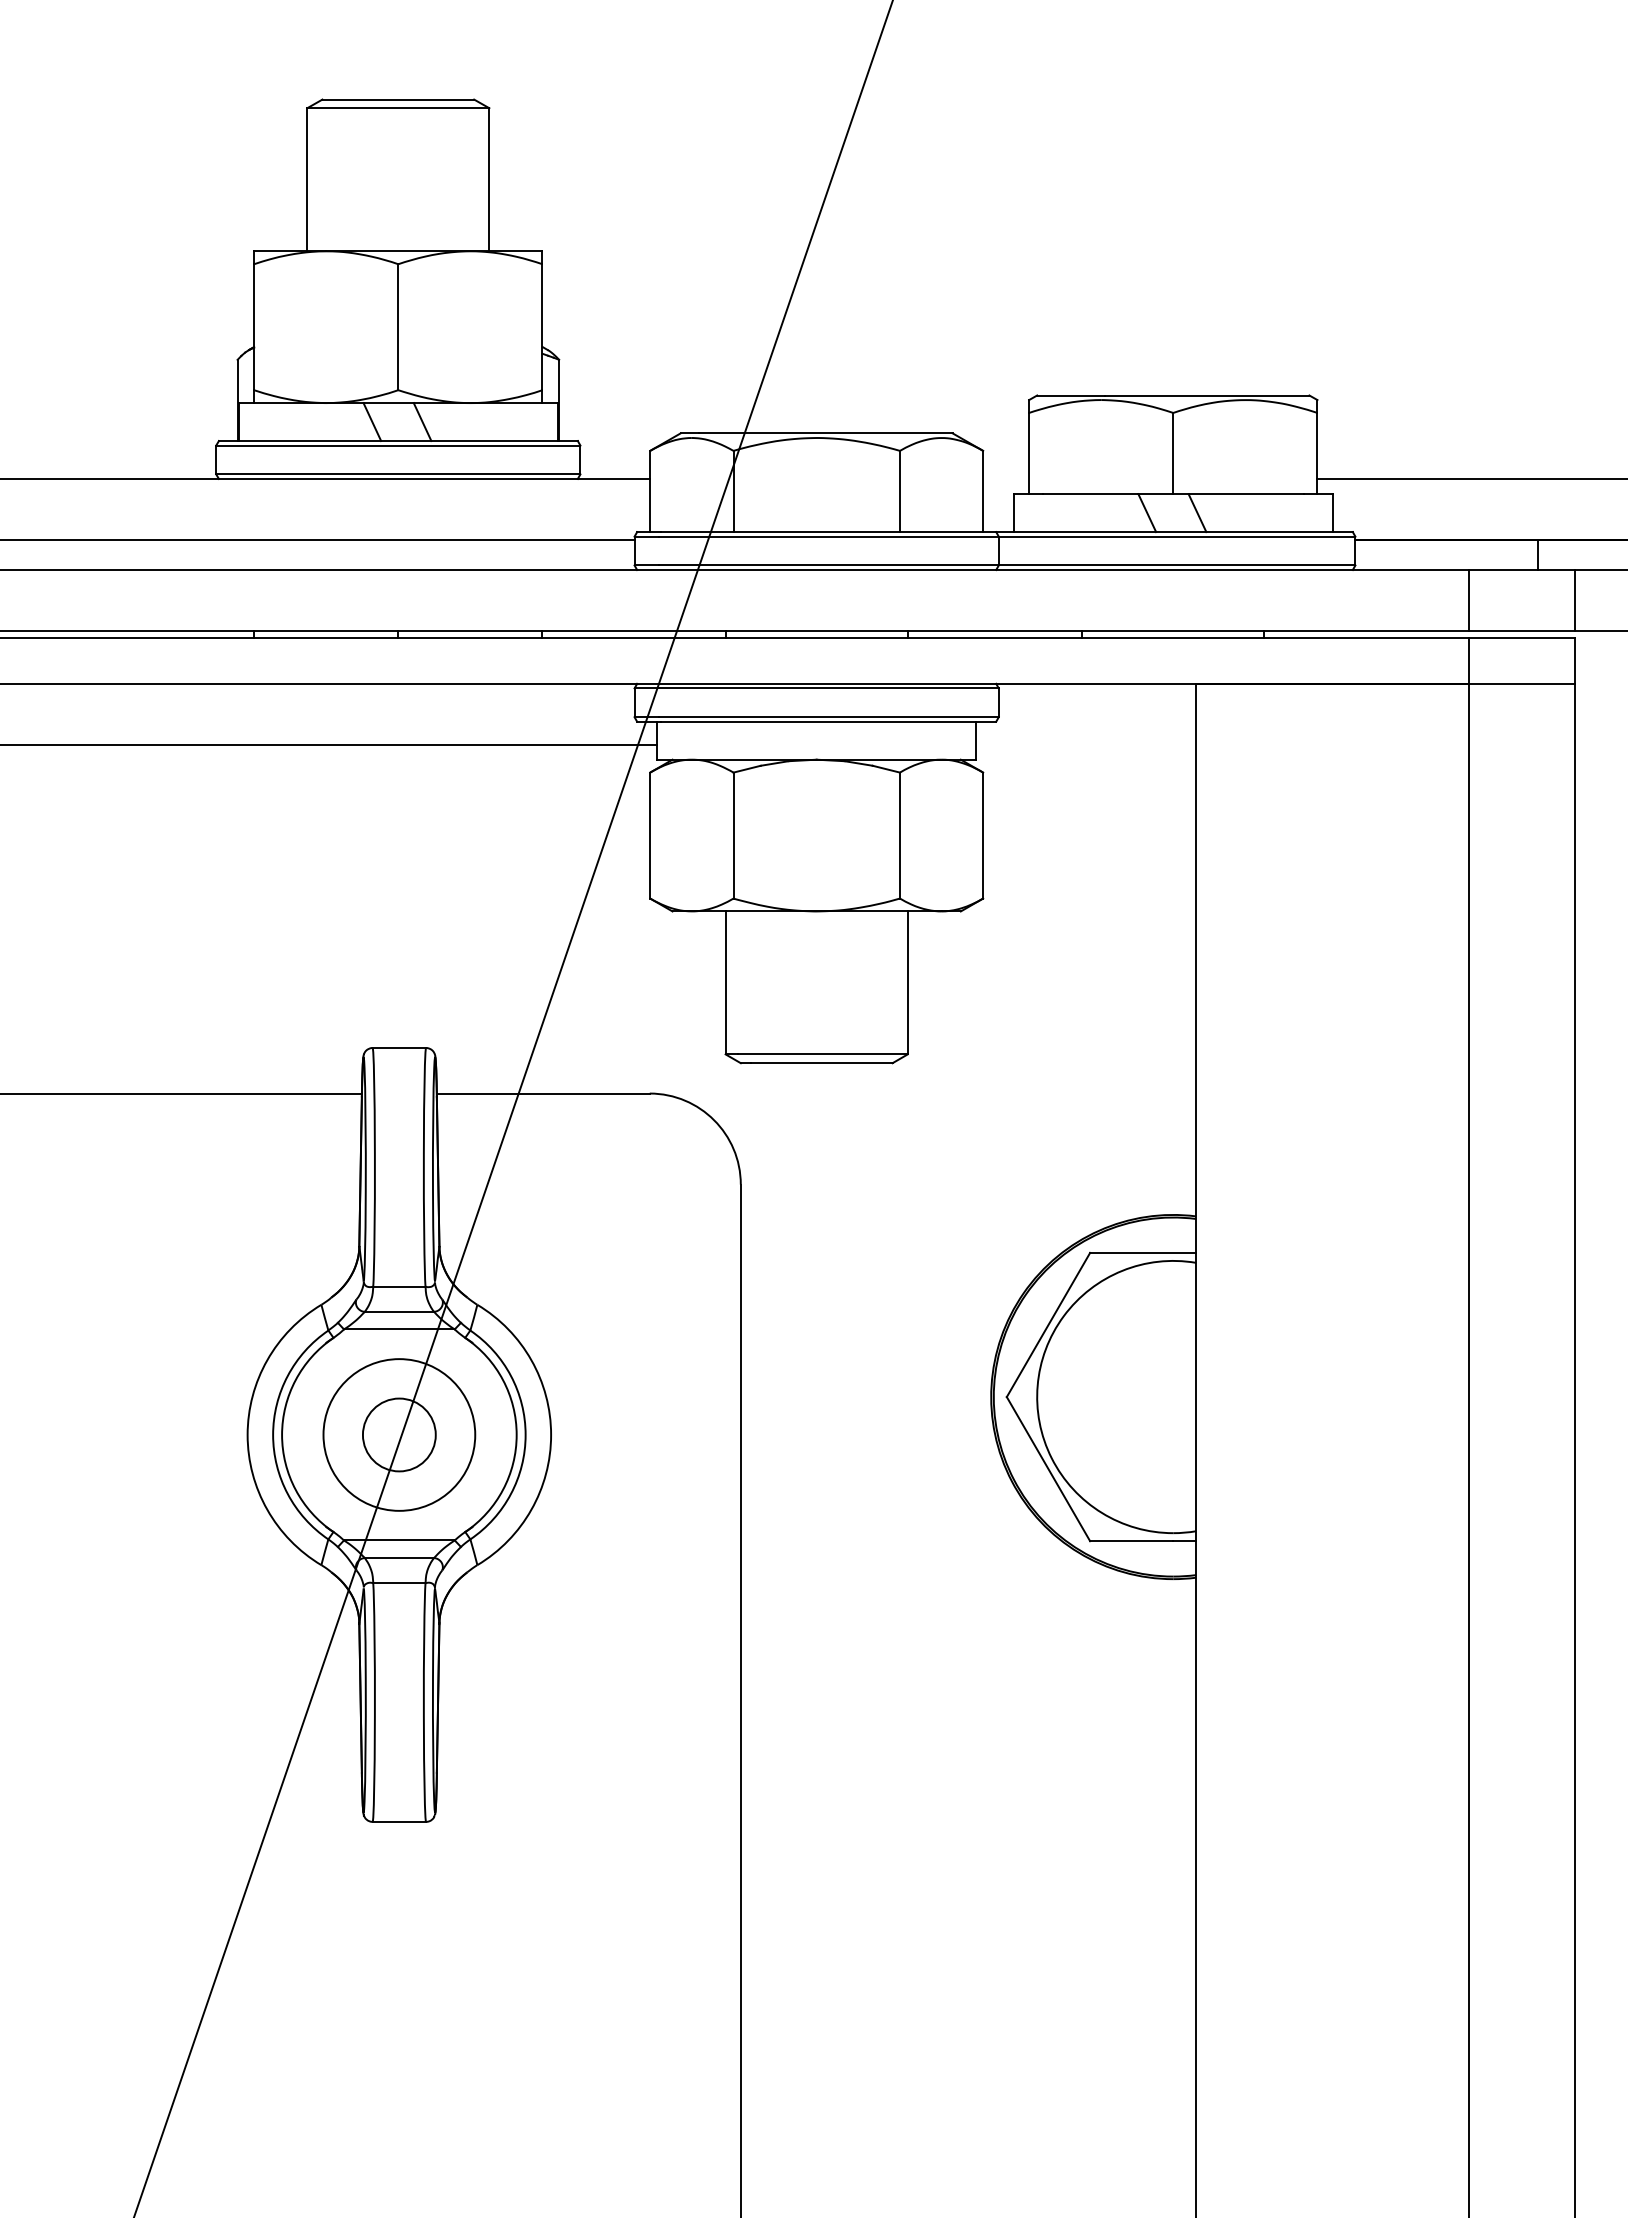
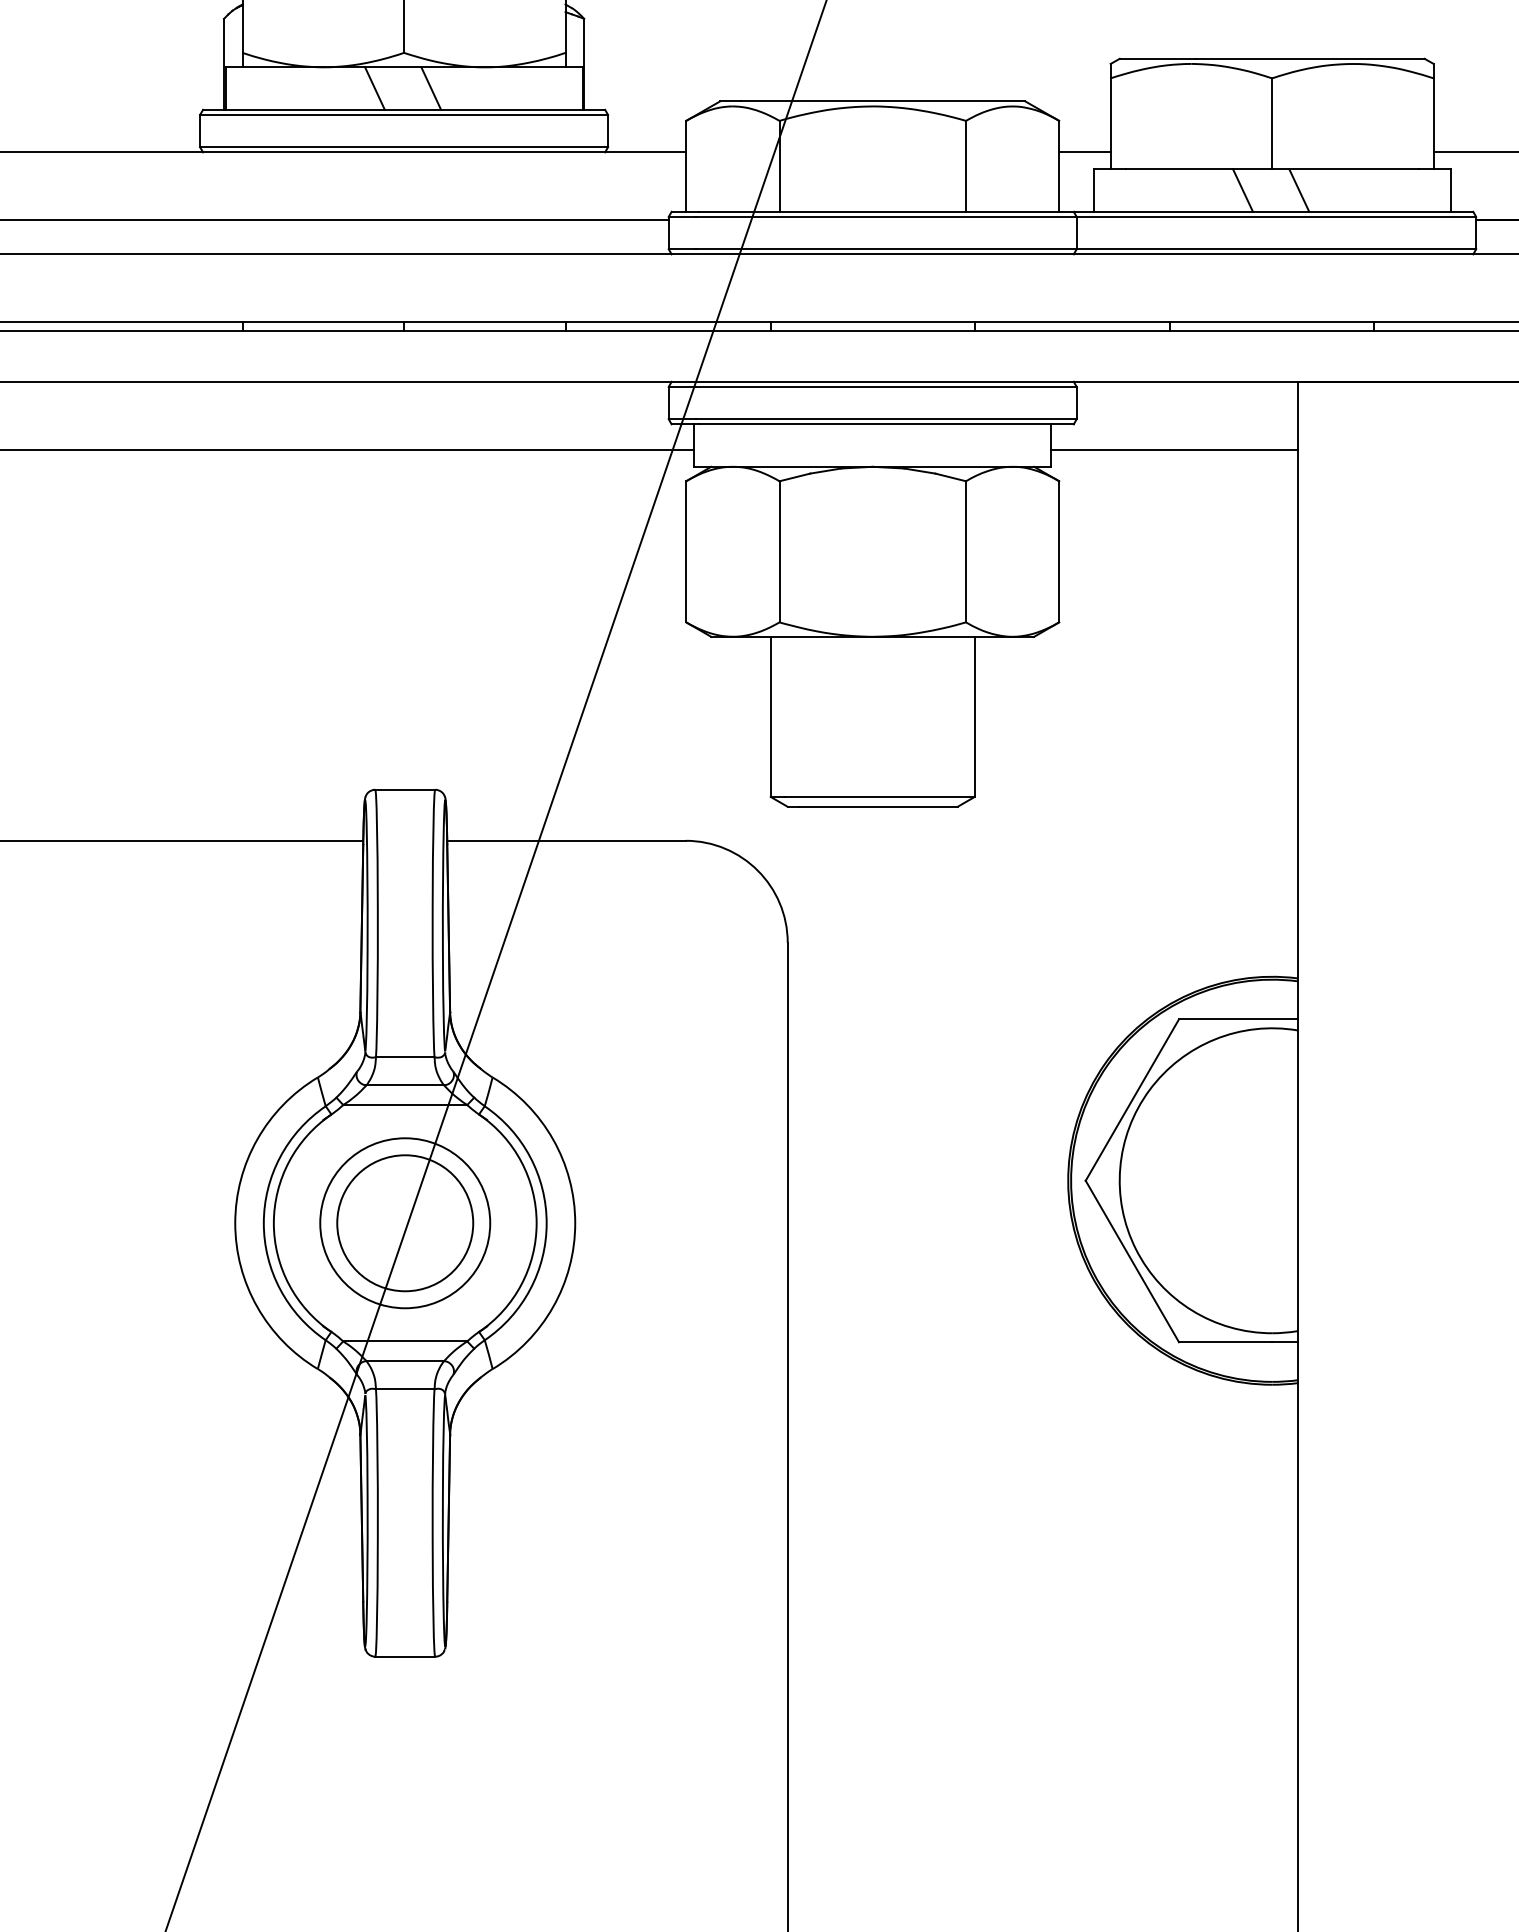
line: (1006, 478) -> (1085, 151), added
line: (1086, 744) -> (1174, 449), added
circle: (399, 1434) -> (405, 1222), size x1.67

